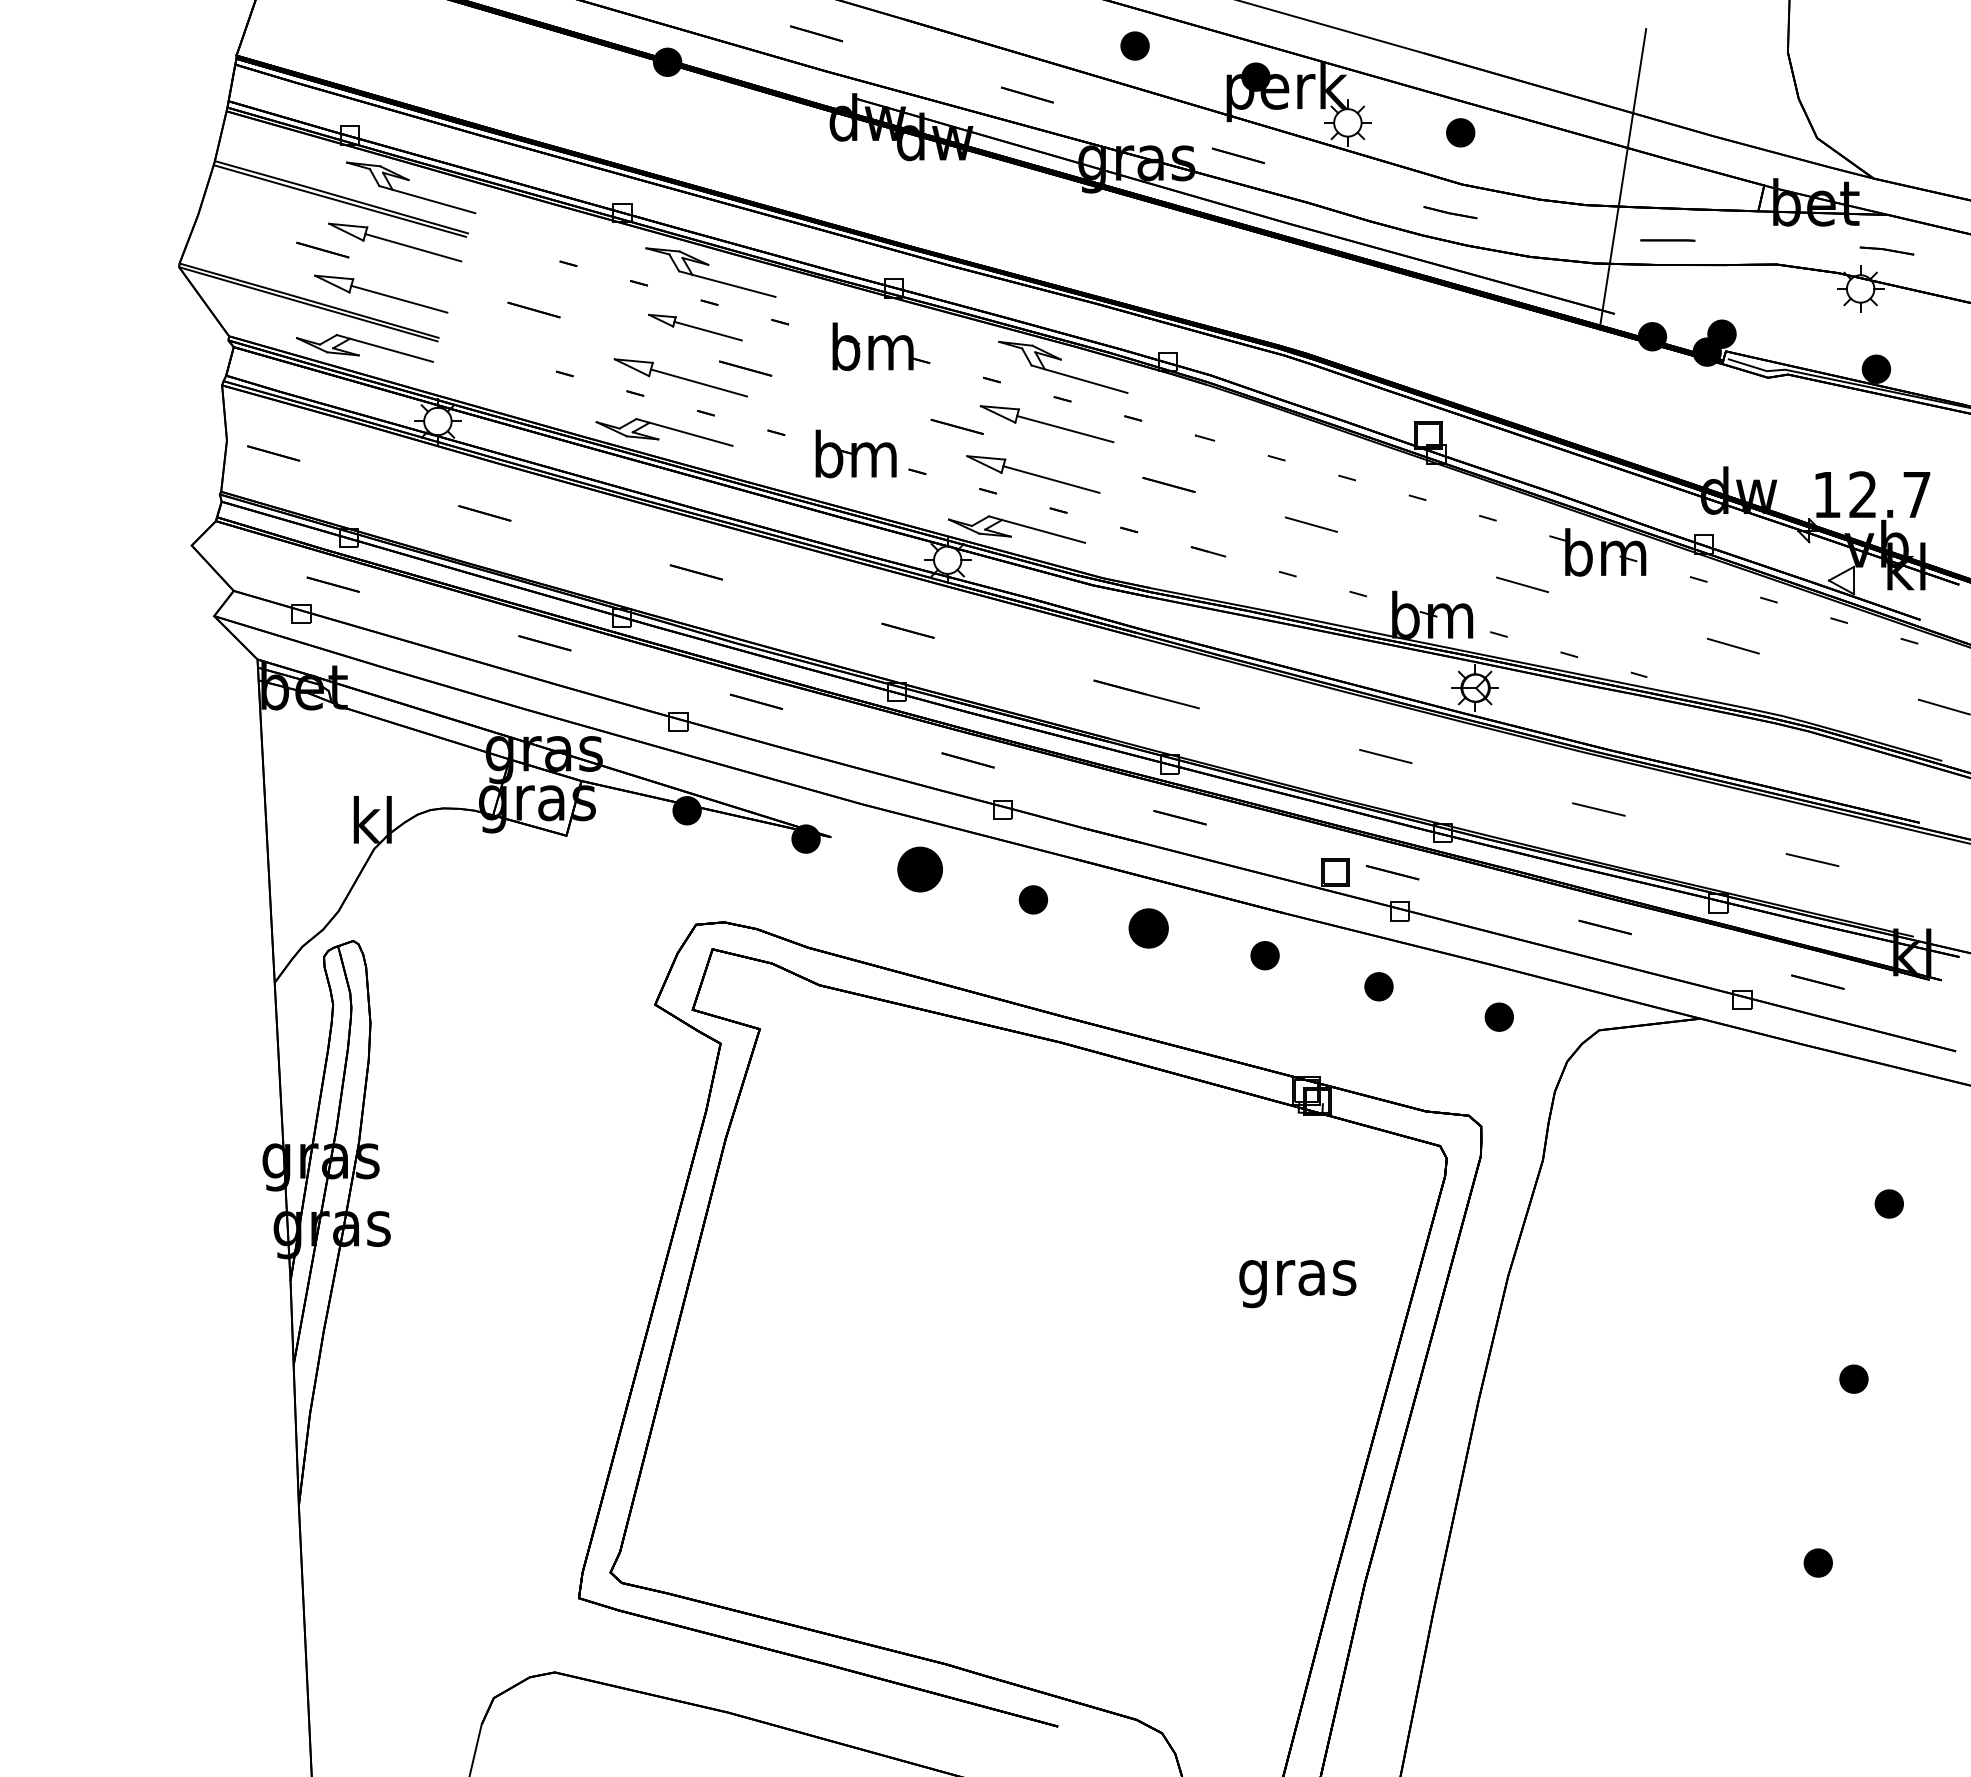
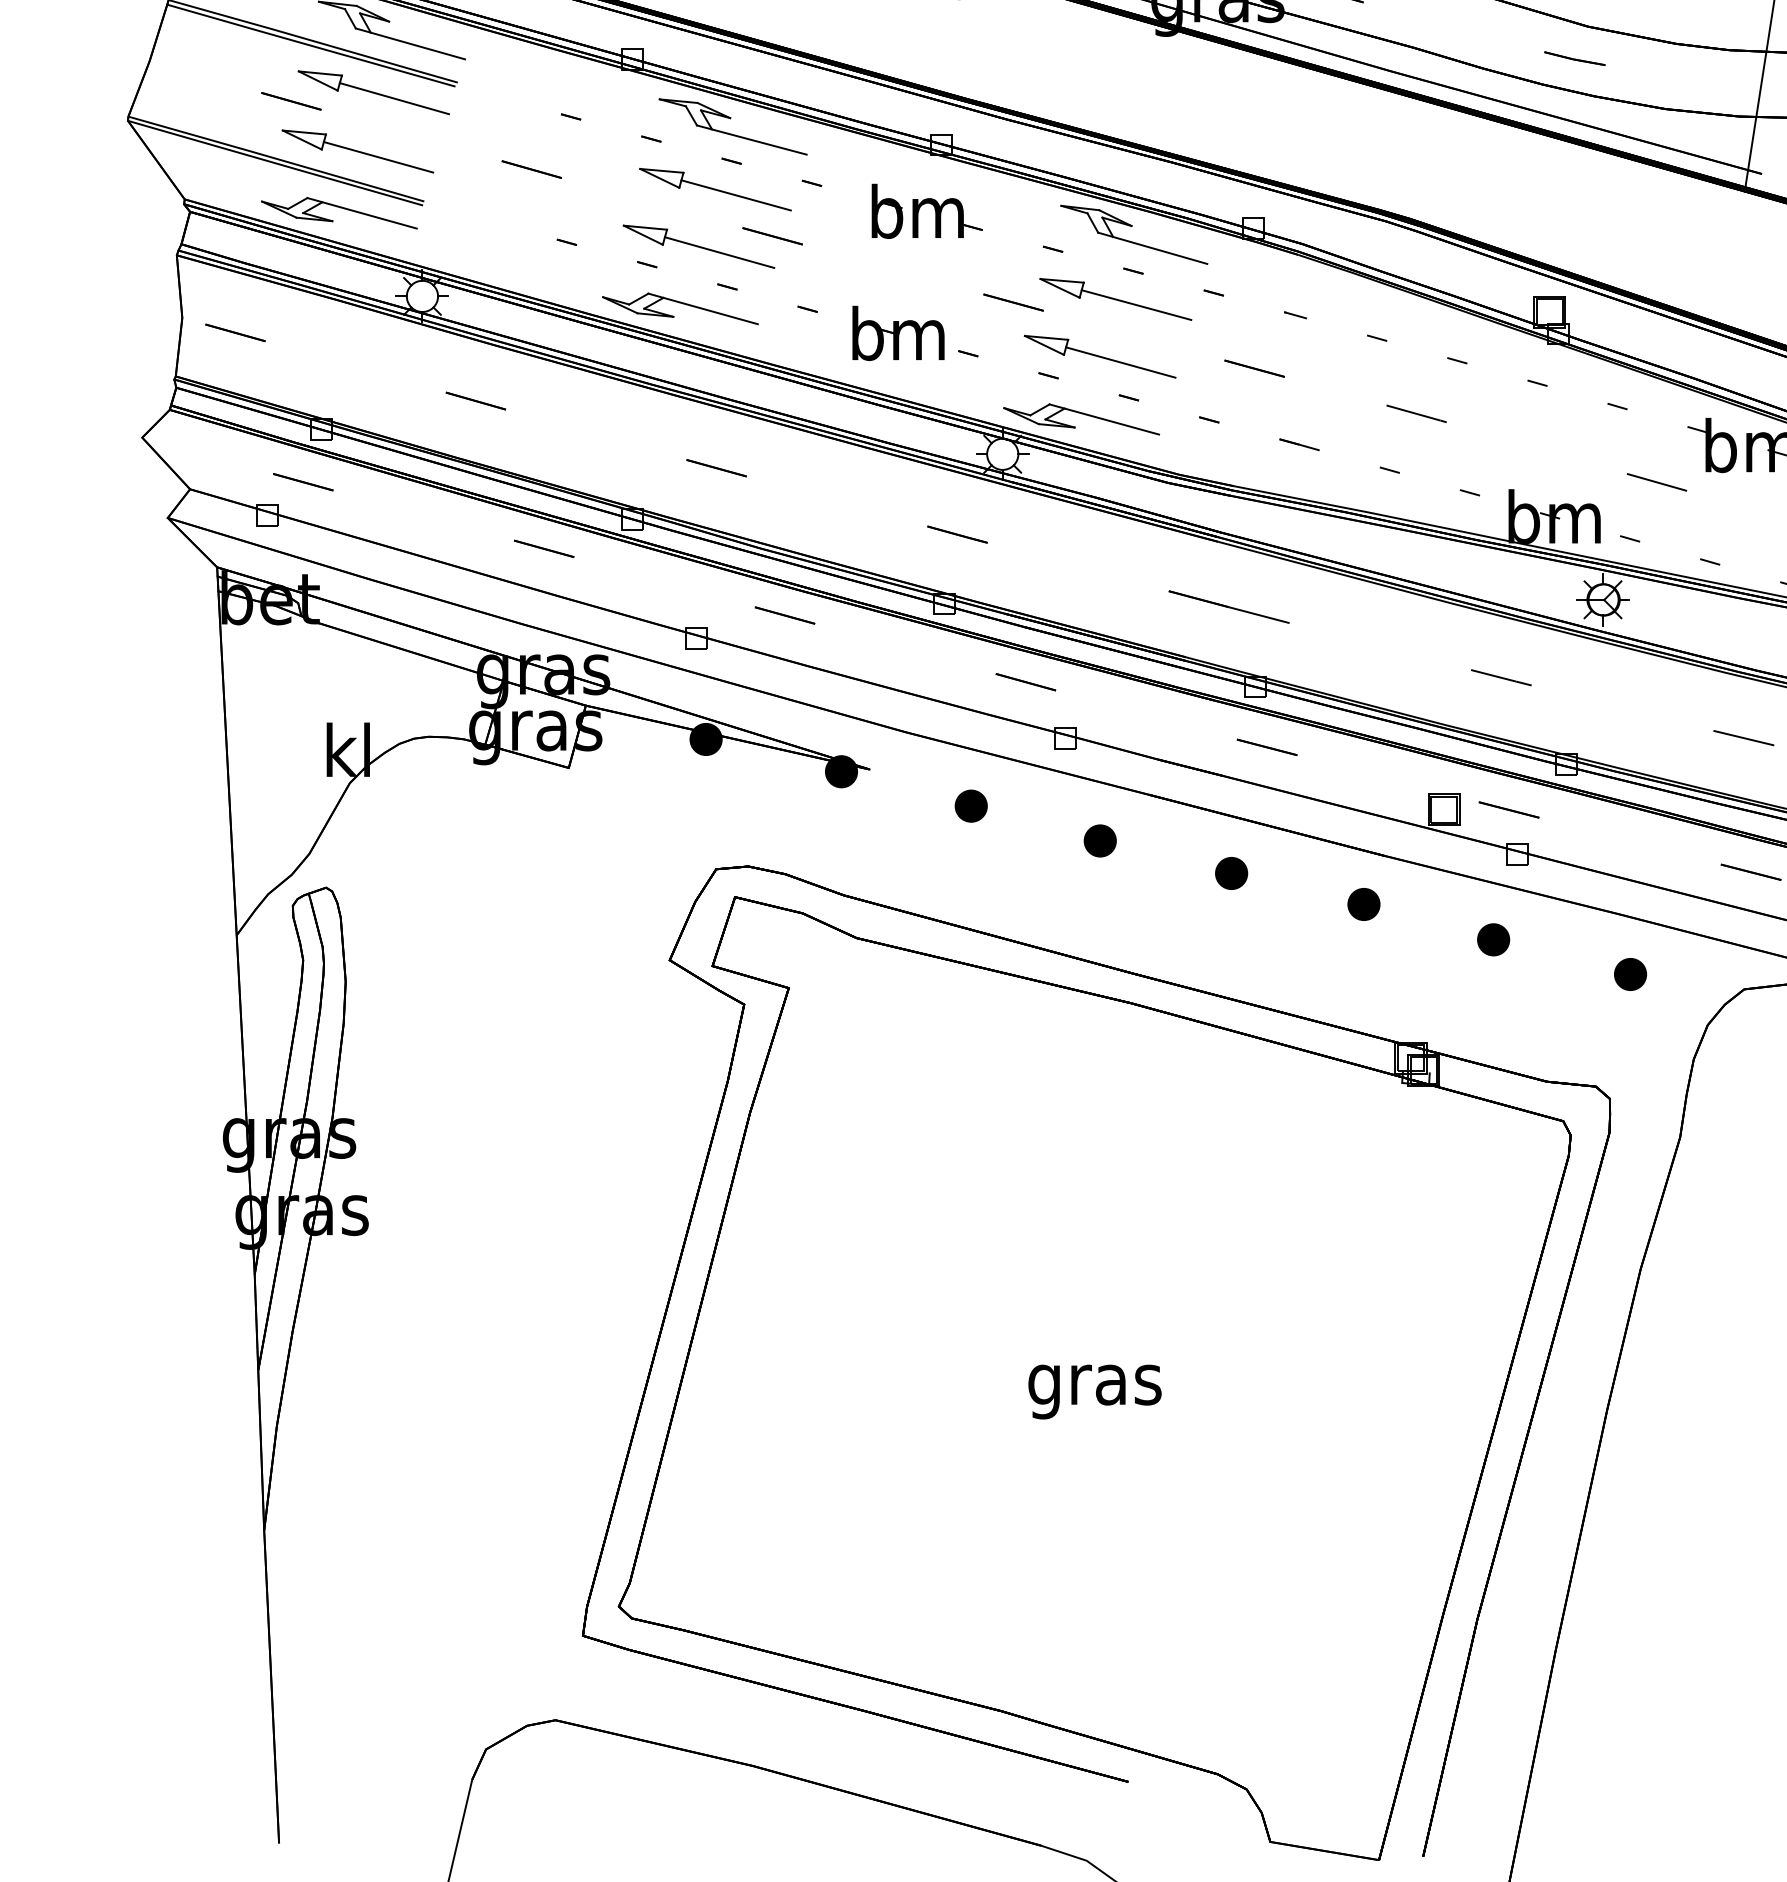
part: (695, 327) -> (715, 189), size x1.43
part: (919, 868) -> (970, 805), size x0.62
part: (1148, 928) -> (1231, 873), size x0.71
text: (1297, 1284) -> (1094, 1392), moved

